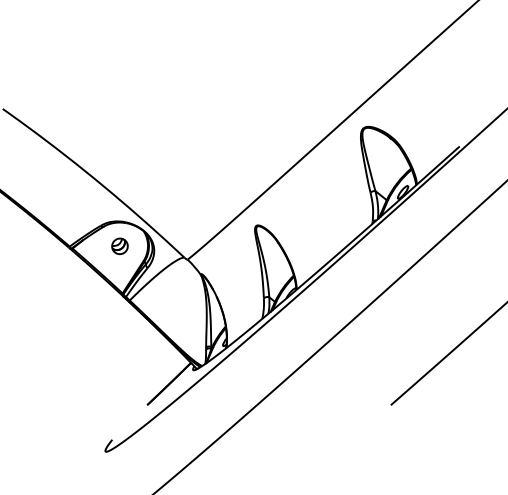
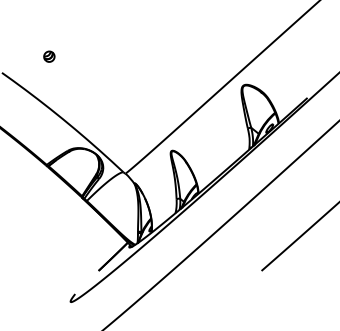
part: (120, 246) -> (49, 56), moved

